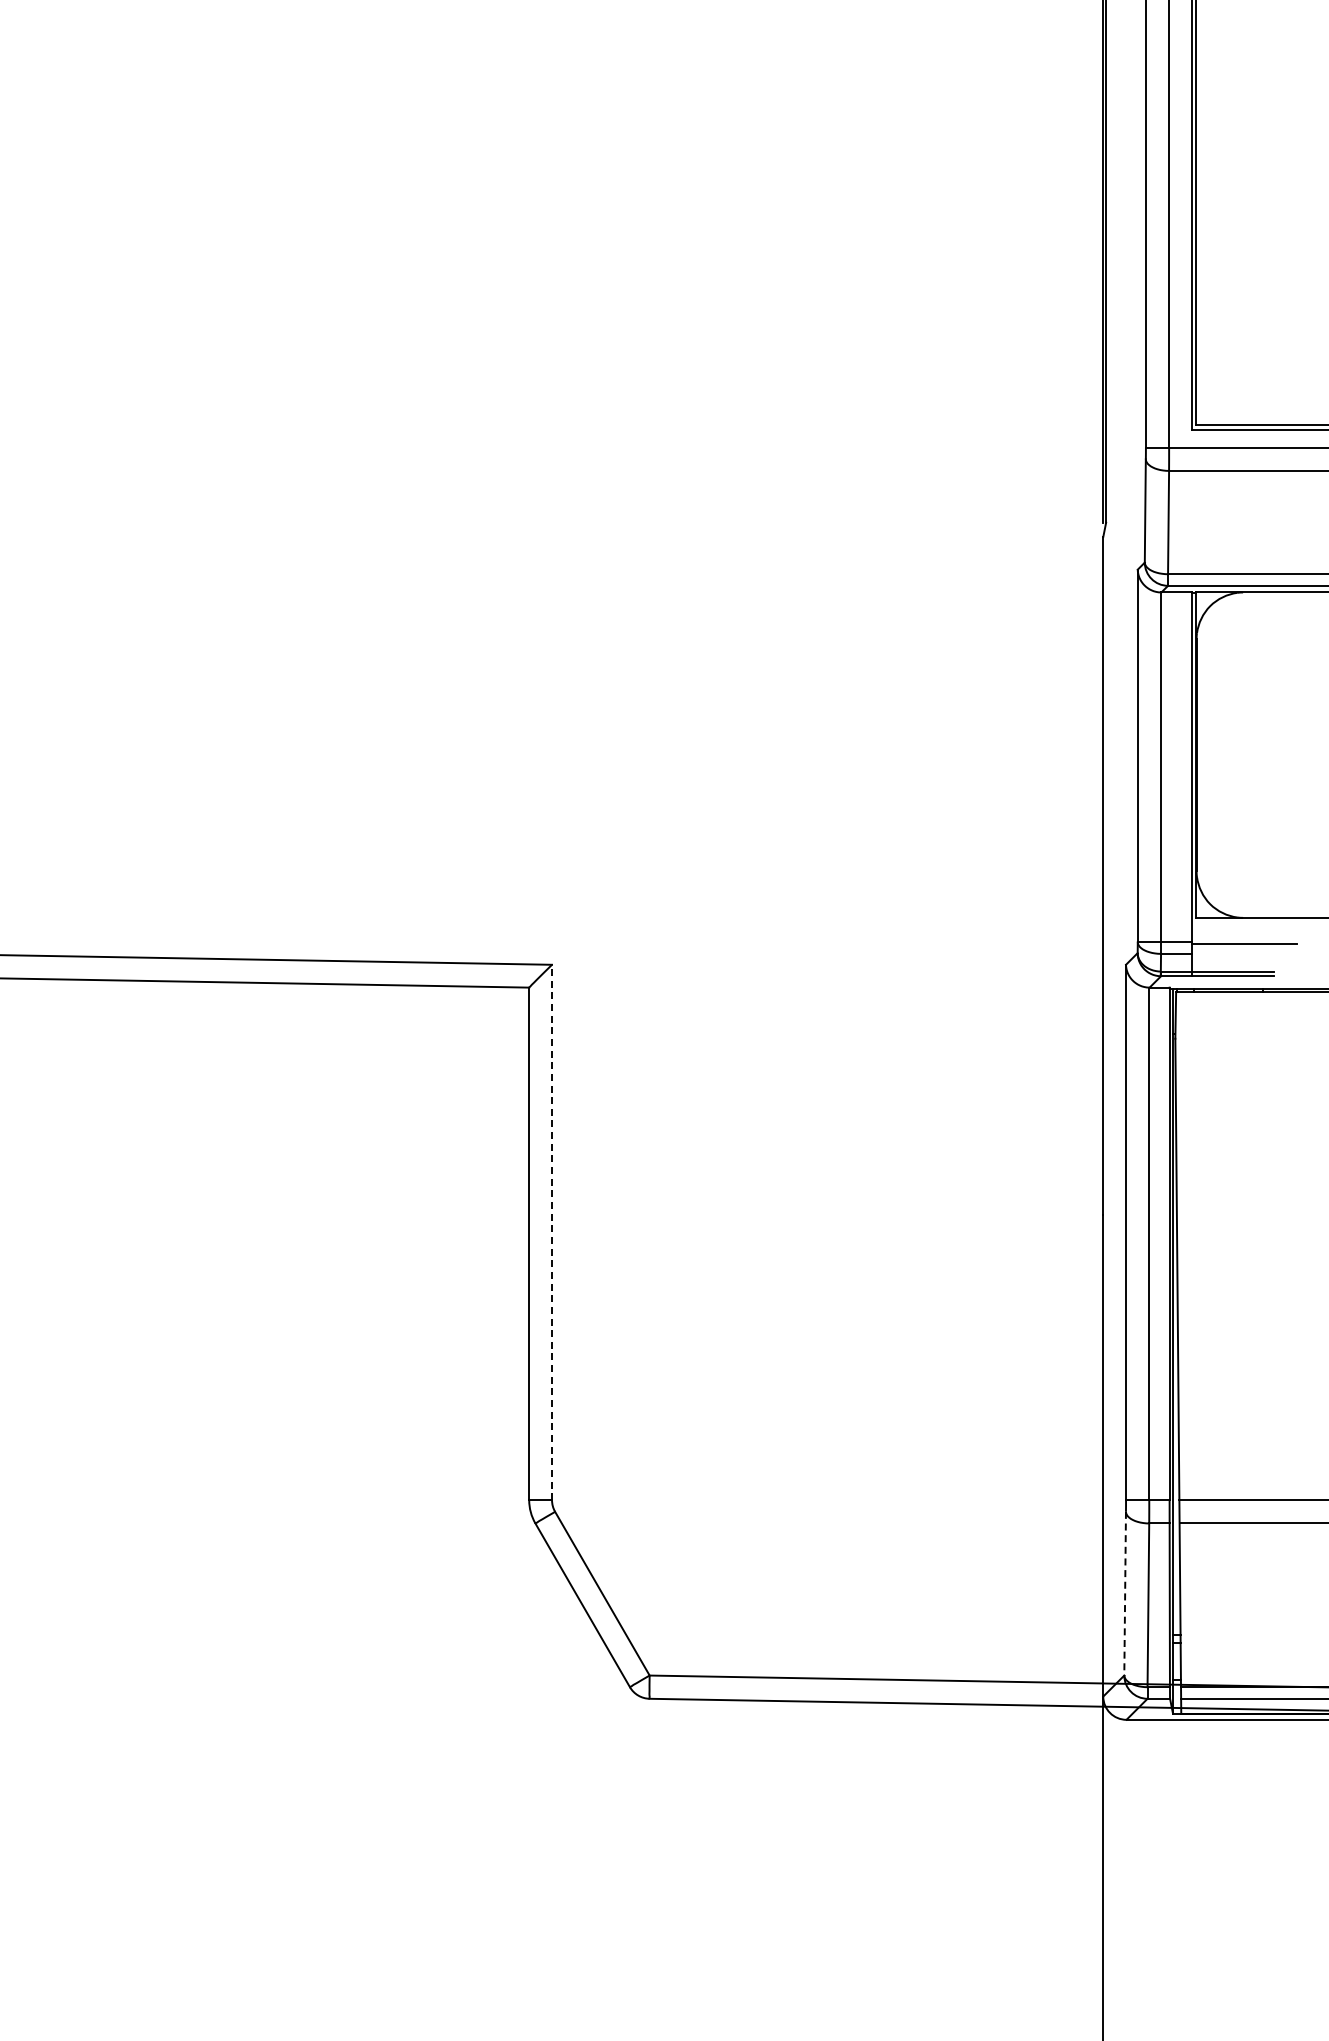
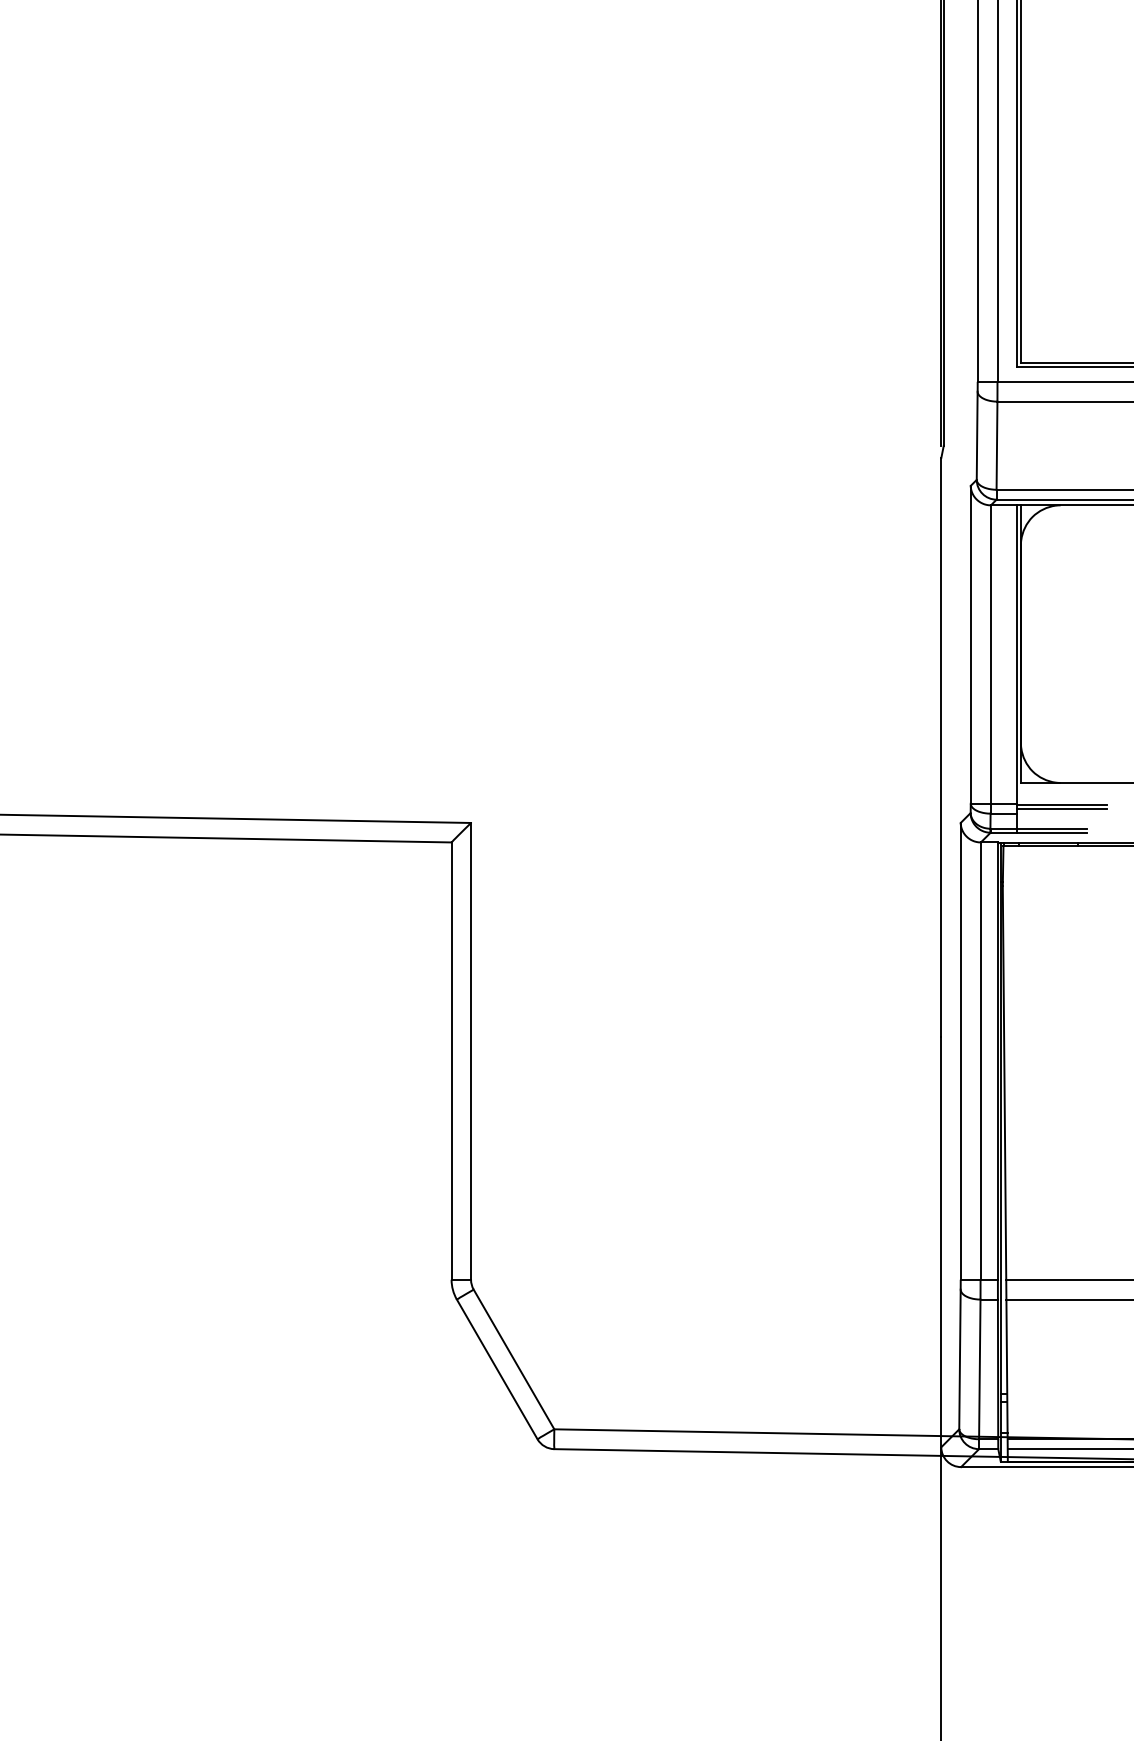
line: (1244, 948) -> (1061, 809), added
line: (552, 1232) -> (471, 1051), dashed -> solid
line: (1125, 1593) -> (960, 1359), dashed -> solid

